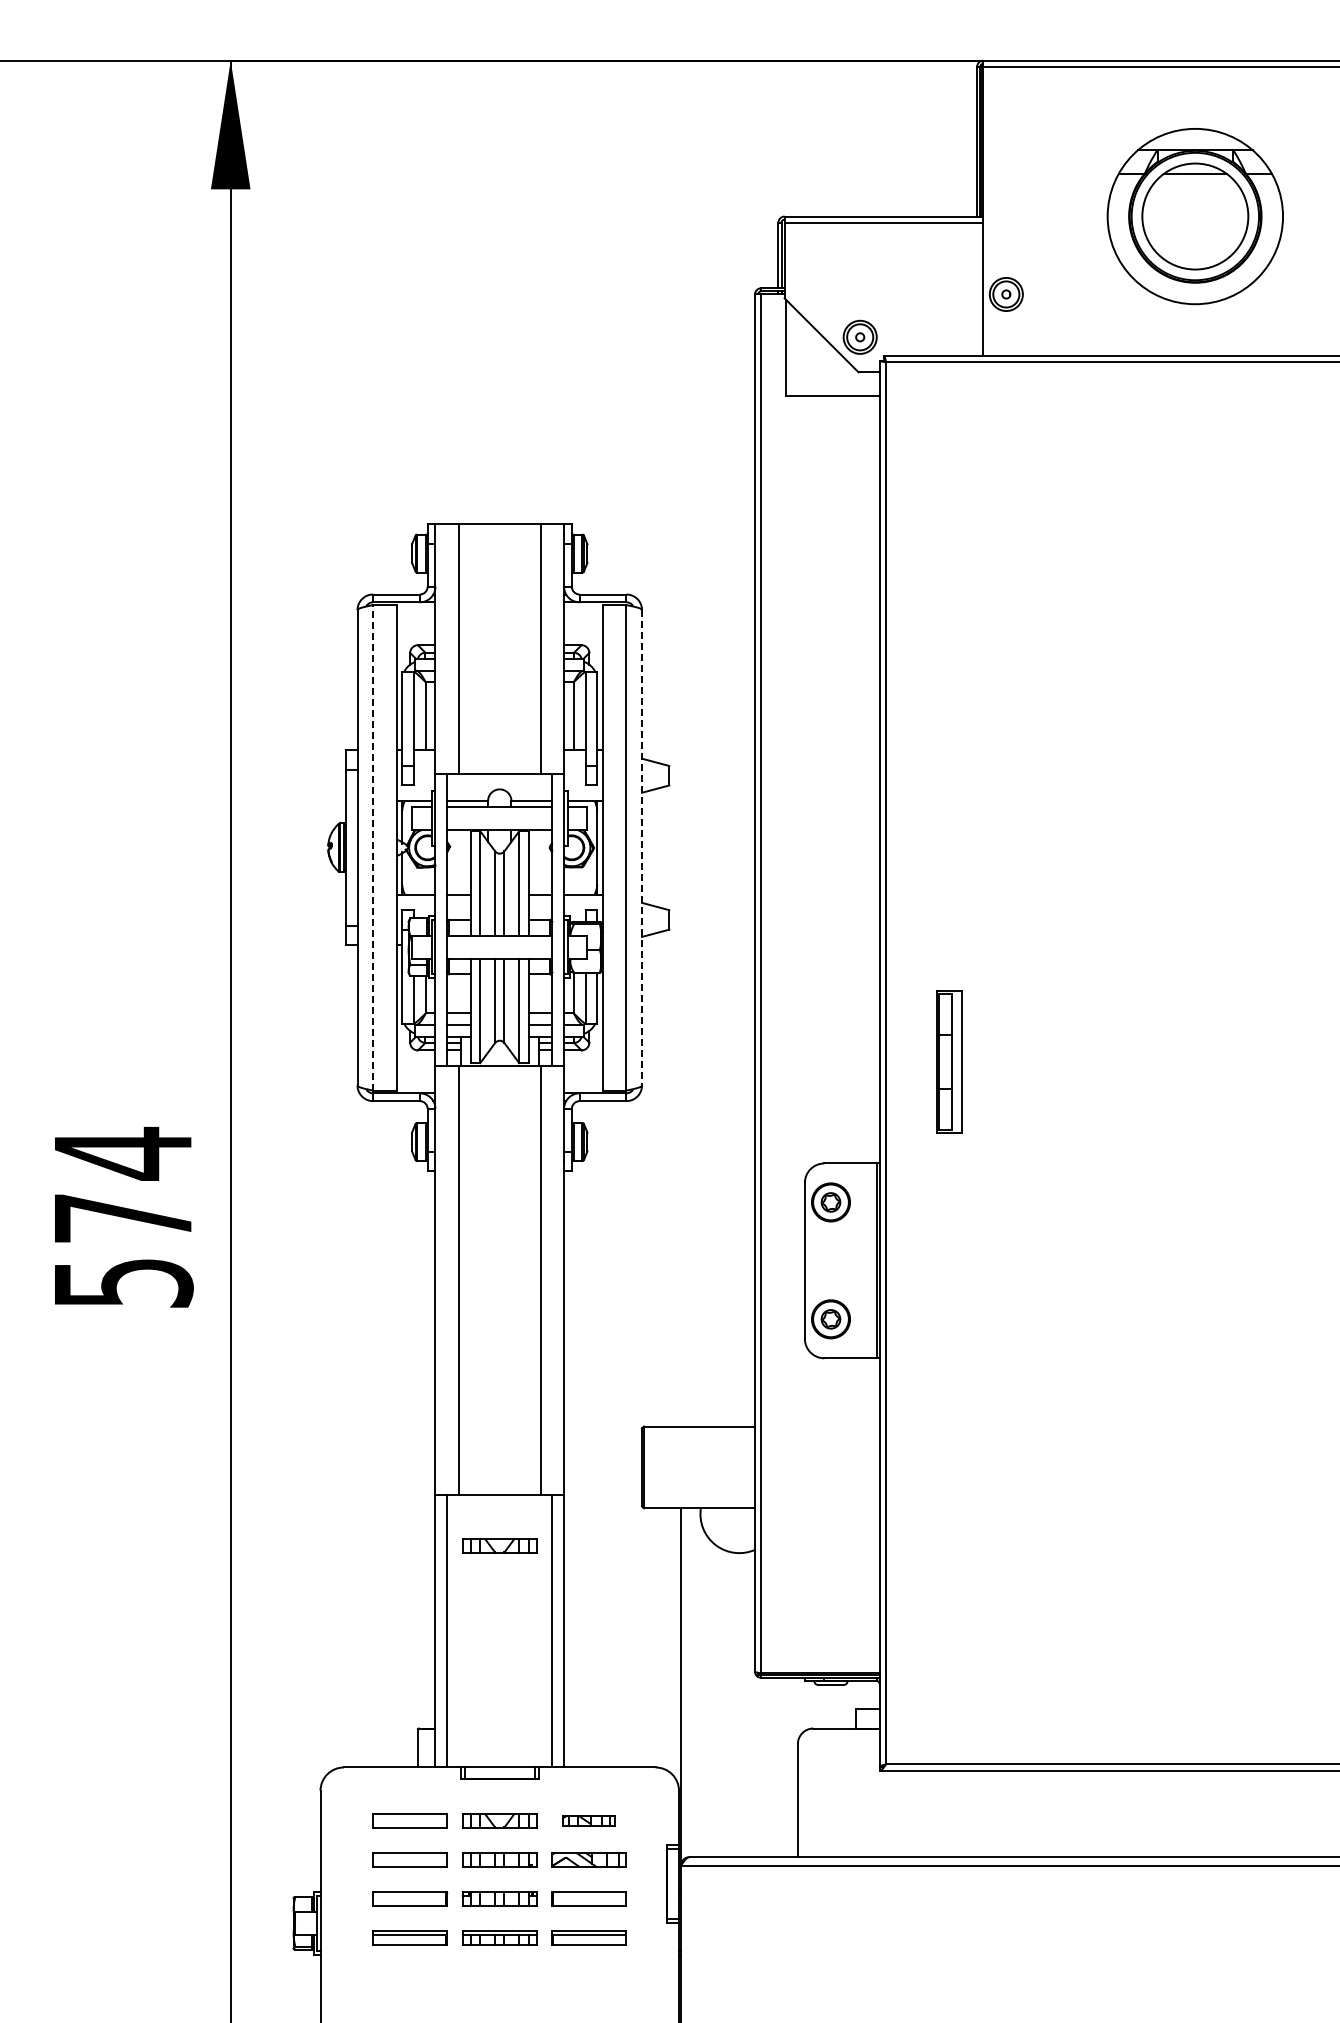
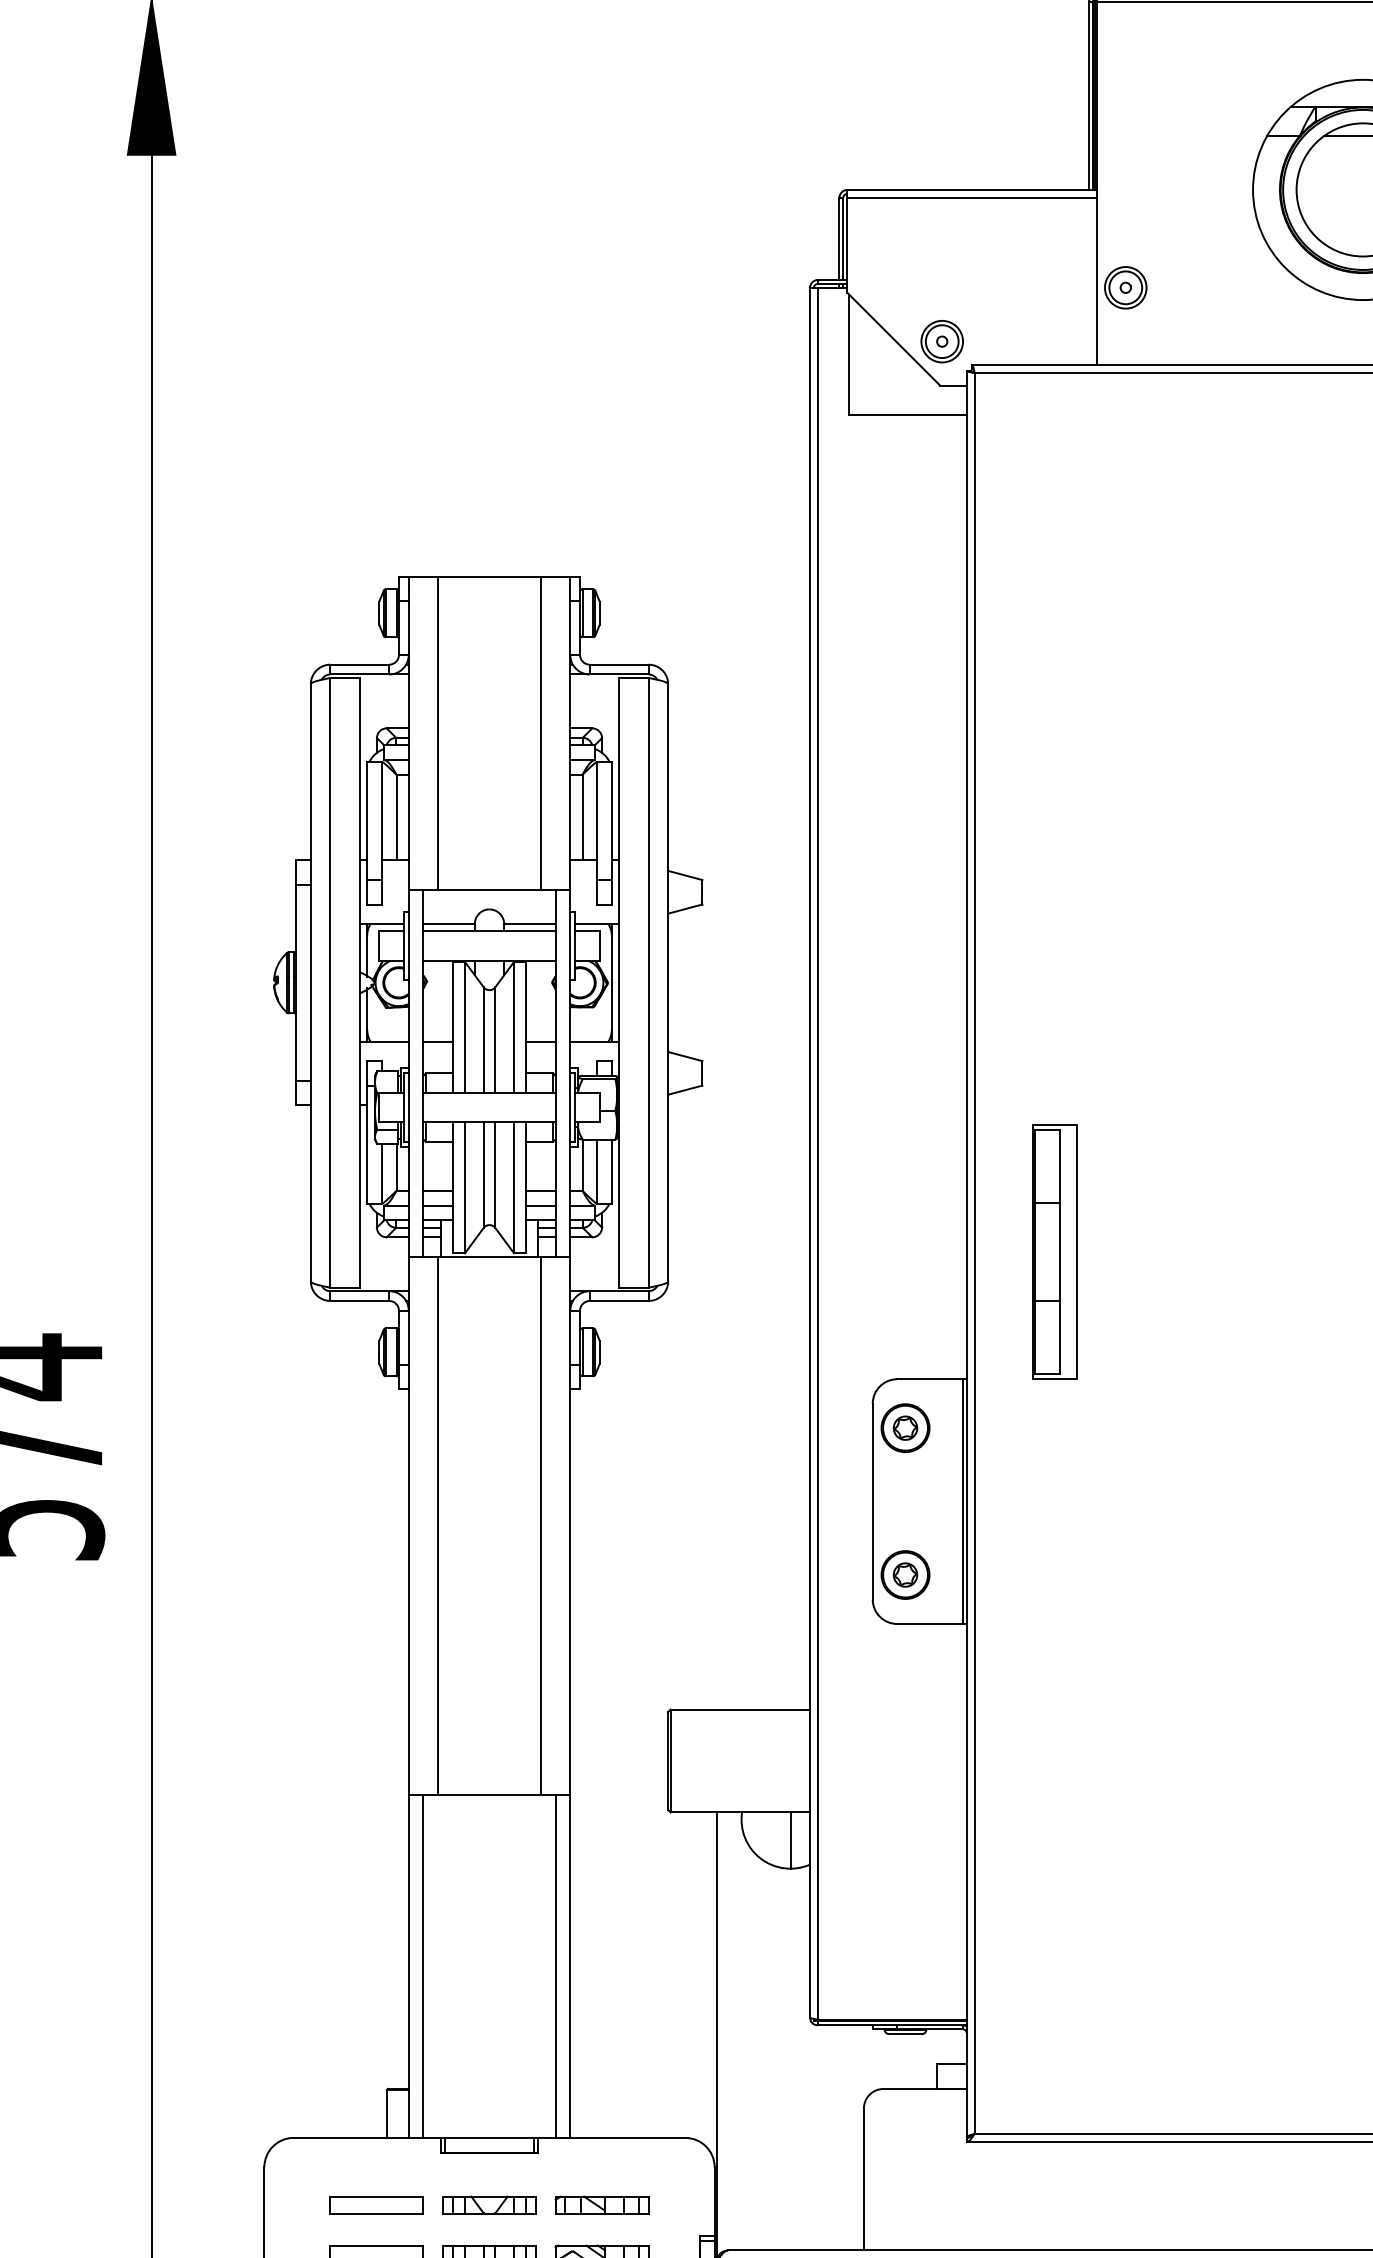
line: (373, 847) -> (330, 982), dashed -> solid
line: (642, 847) -> (668, 982), dashed -> solid
part: (949, 1061) -> (1054, 1251), size x1.43
line: (739, 1530) -> (790, 1840), added
part: (499, 1545) -> (489, 1859), removed
part: (588, 1820) -> (600, 2204), size x1.43

